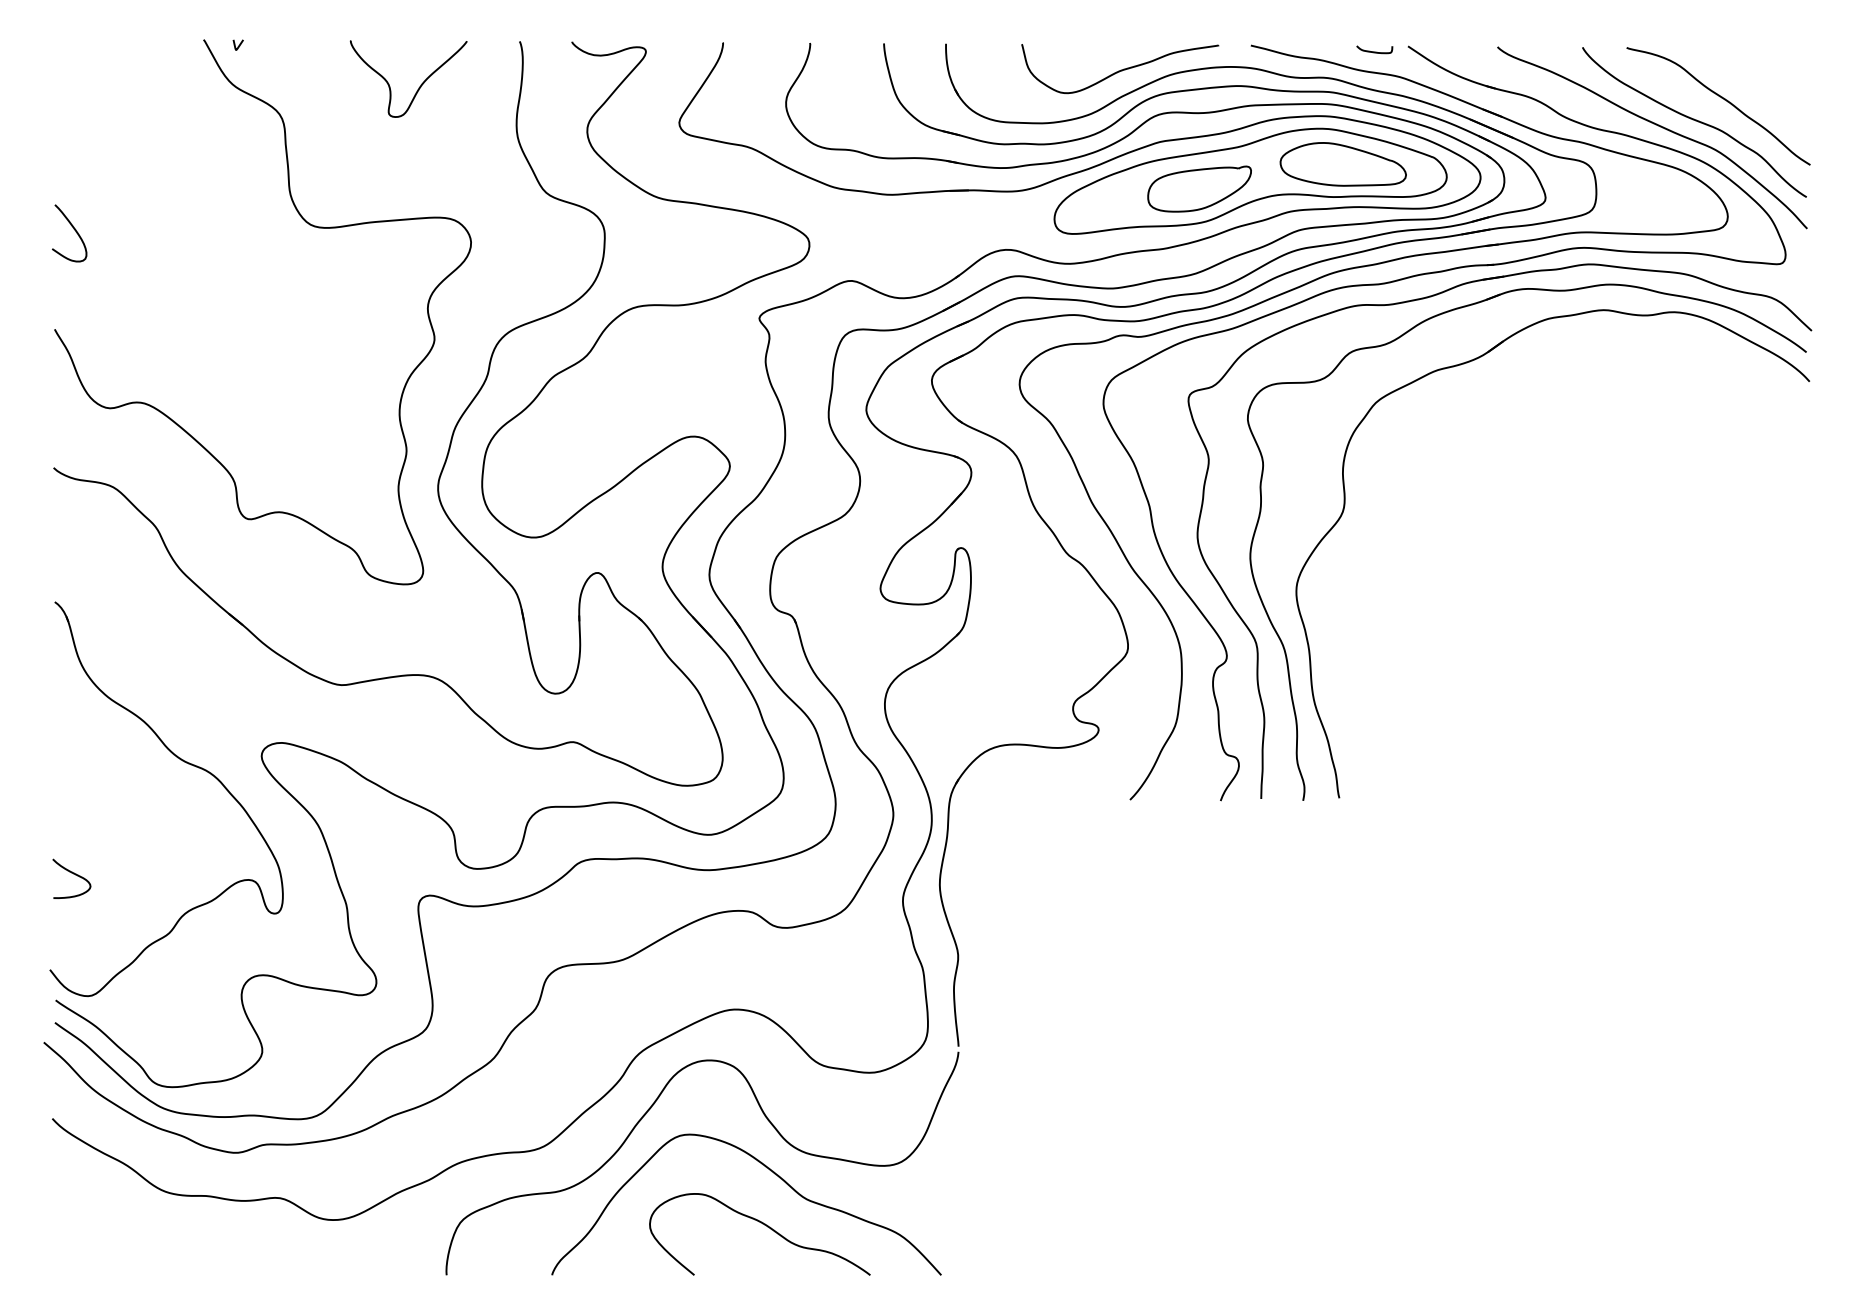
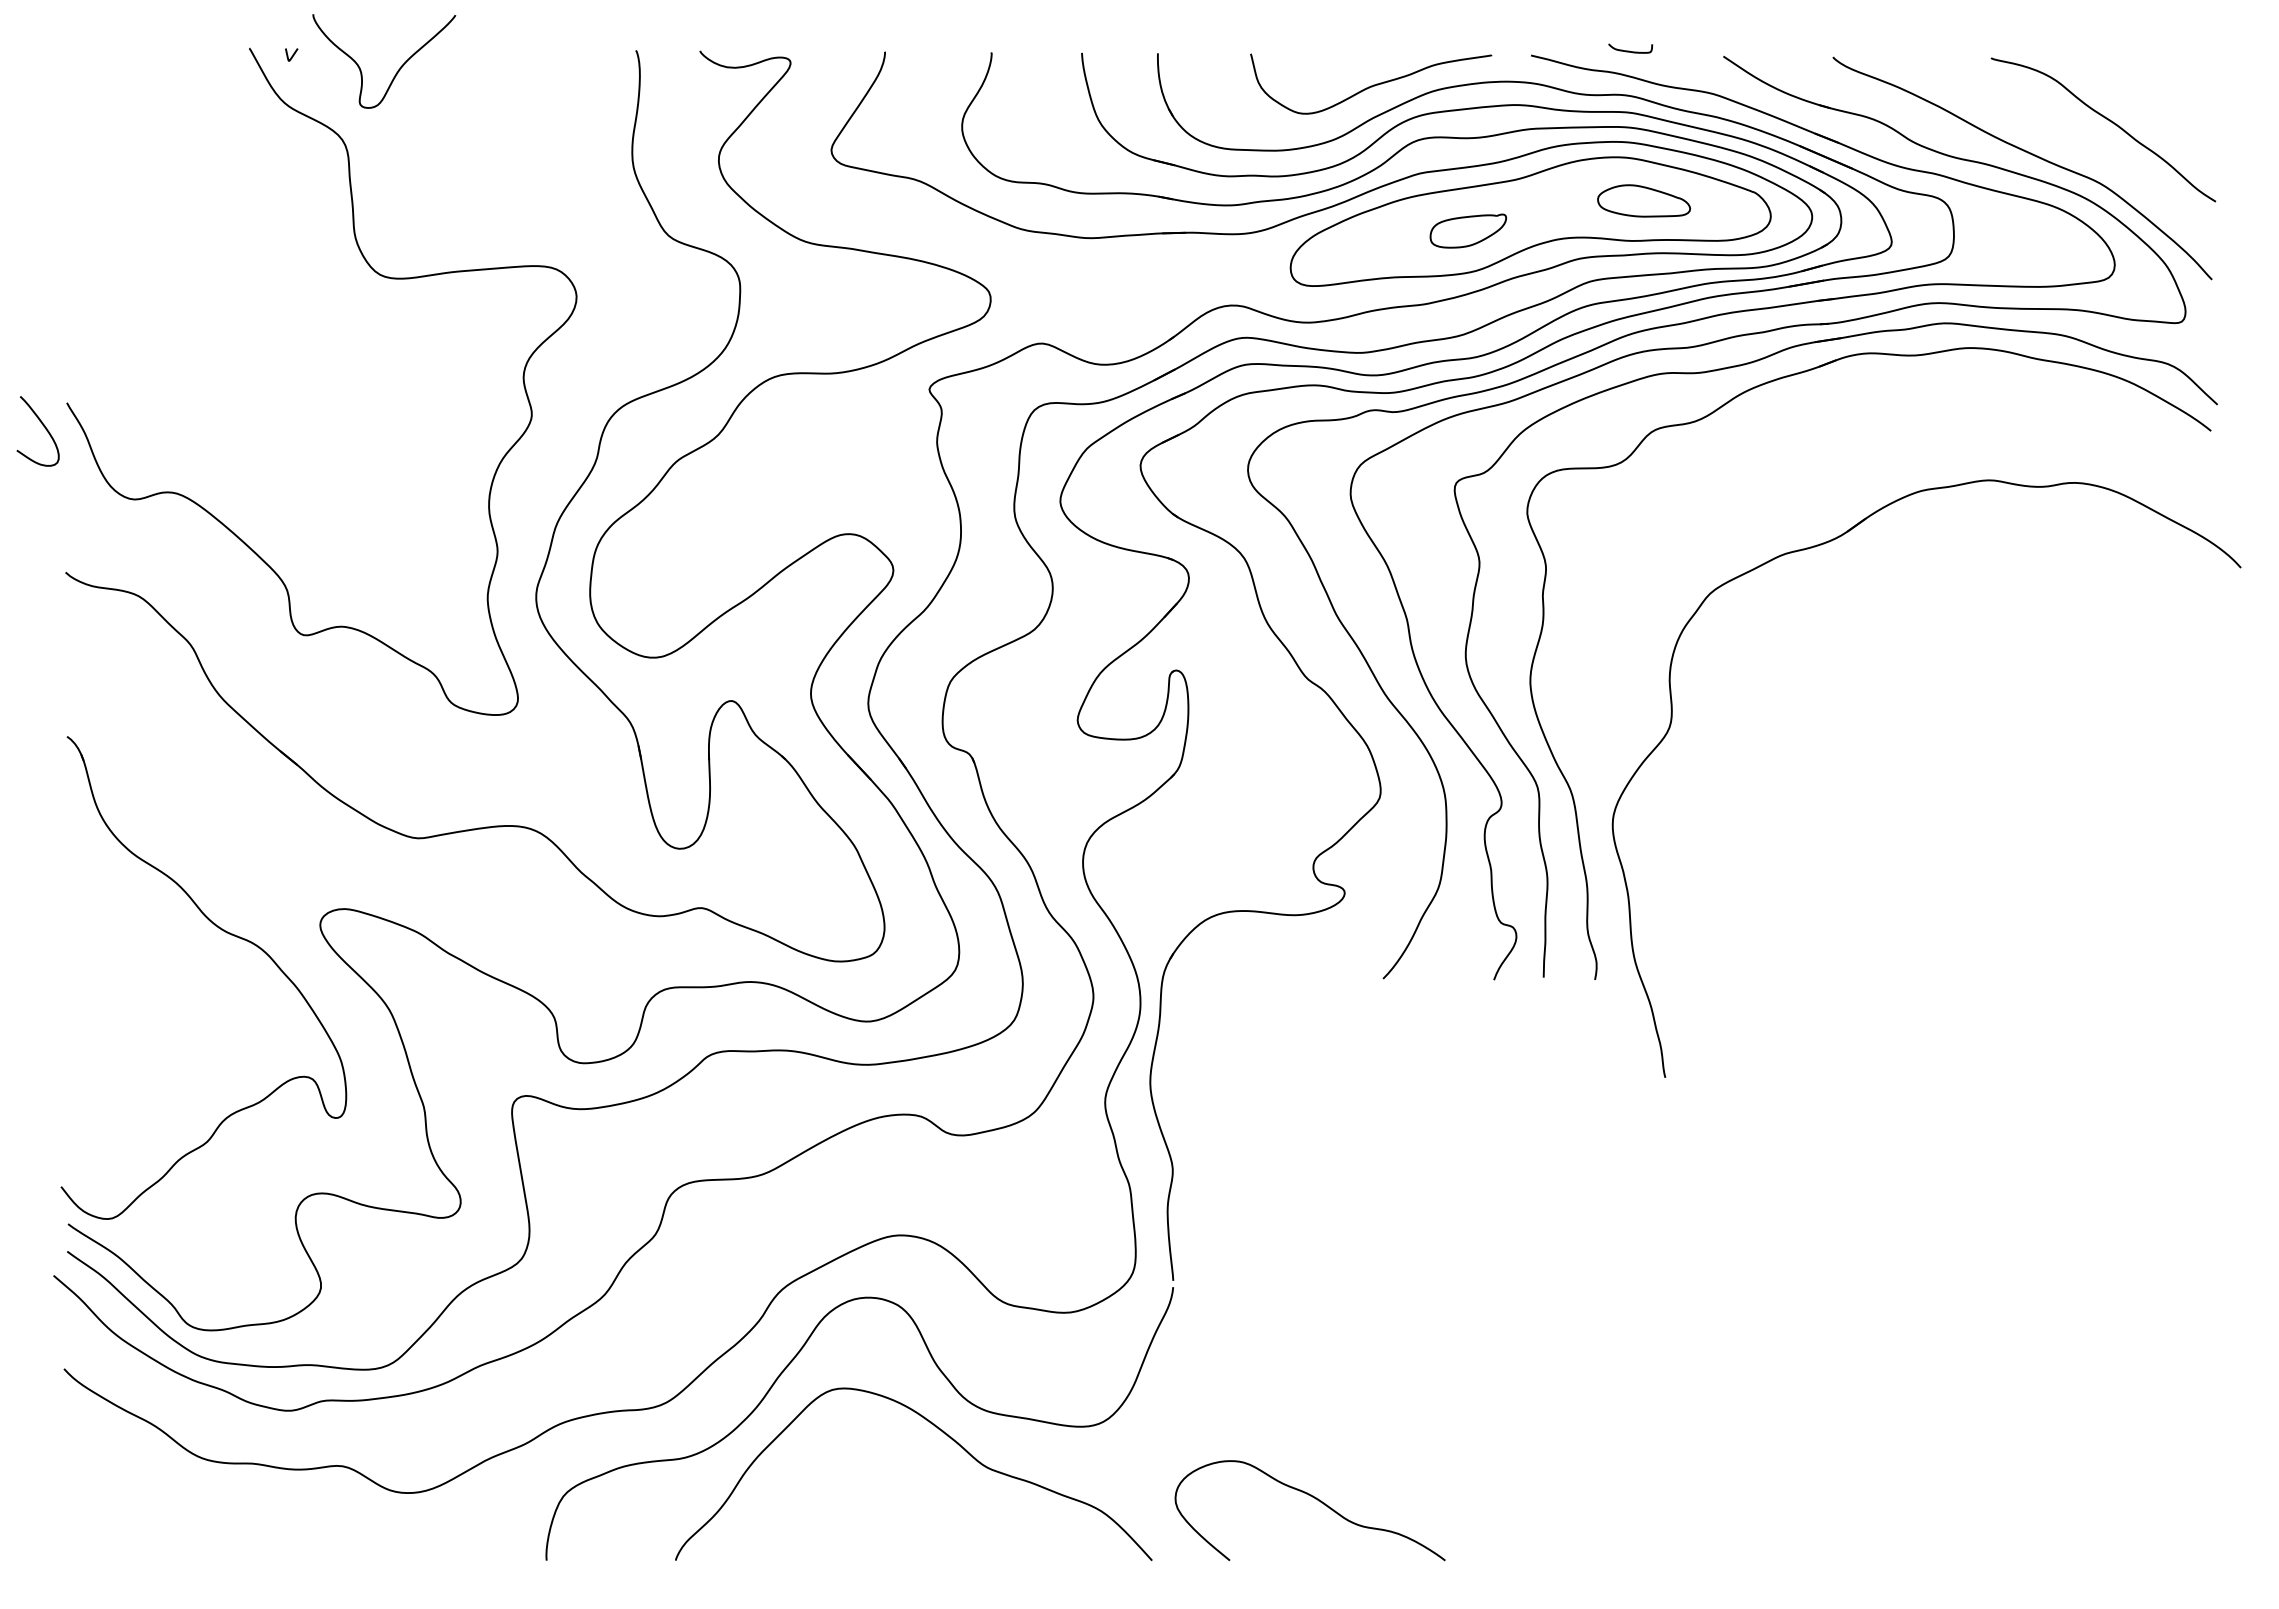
curve: (1373, 51) -> (1629, 50), moved
curve: (419, 86) -> (397, 70), moved
curve: (1694, 120) -> (2073, 147), removed
part: (1342, 164) -> (1643, 200), size x0.6
part: (1199, 188) -> (1468, 230), size x0.6
curve: (73, 228) -> (42, 425), moved
part: (1473, 360) -> (1829, 542), moved
curve: (73, 874) -> (89, 1069), removed
curve: (764, 1225) -> (1315, 1499), moved

